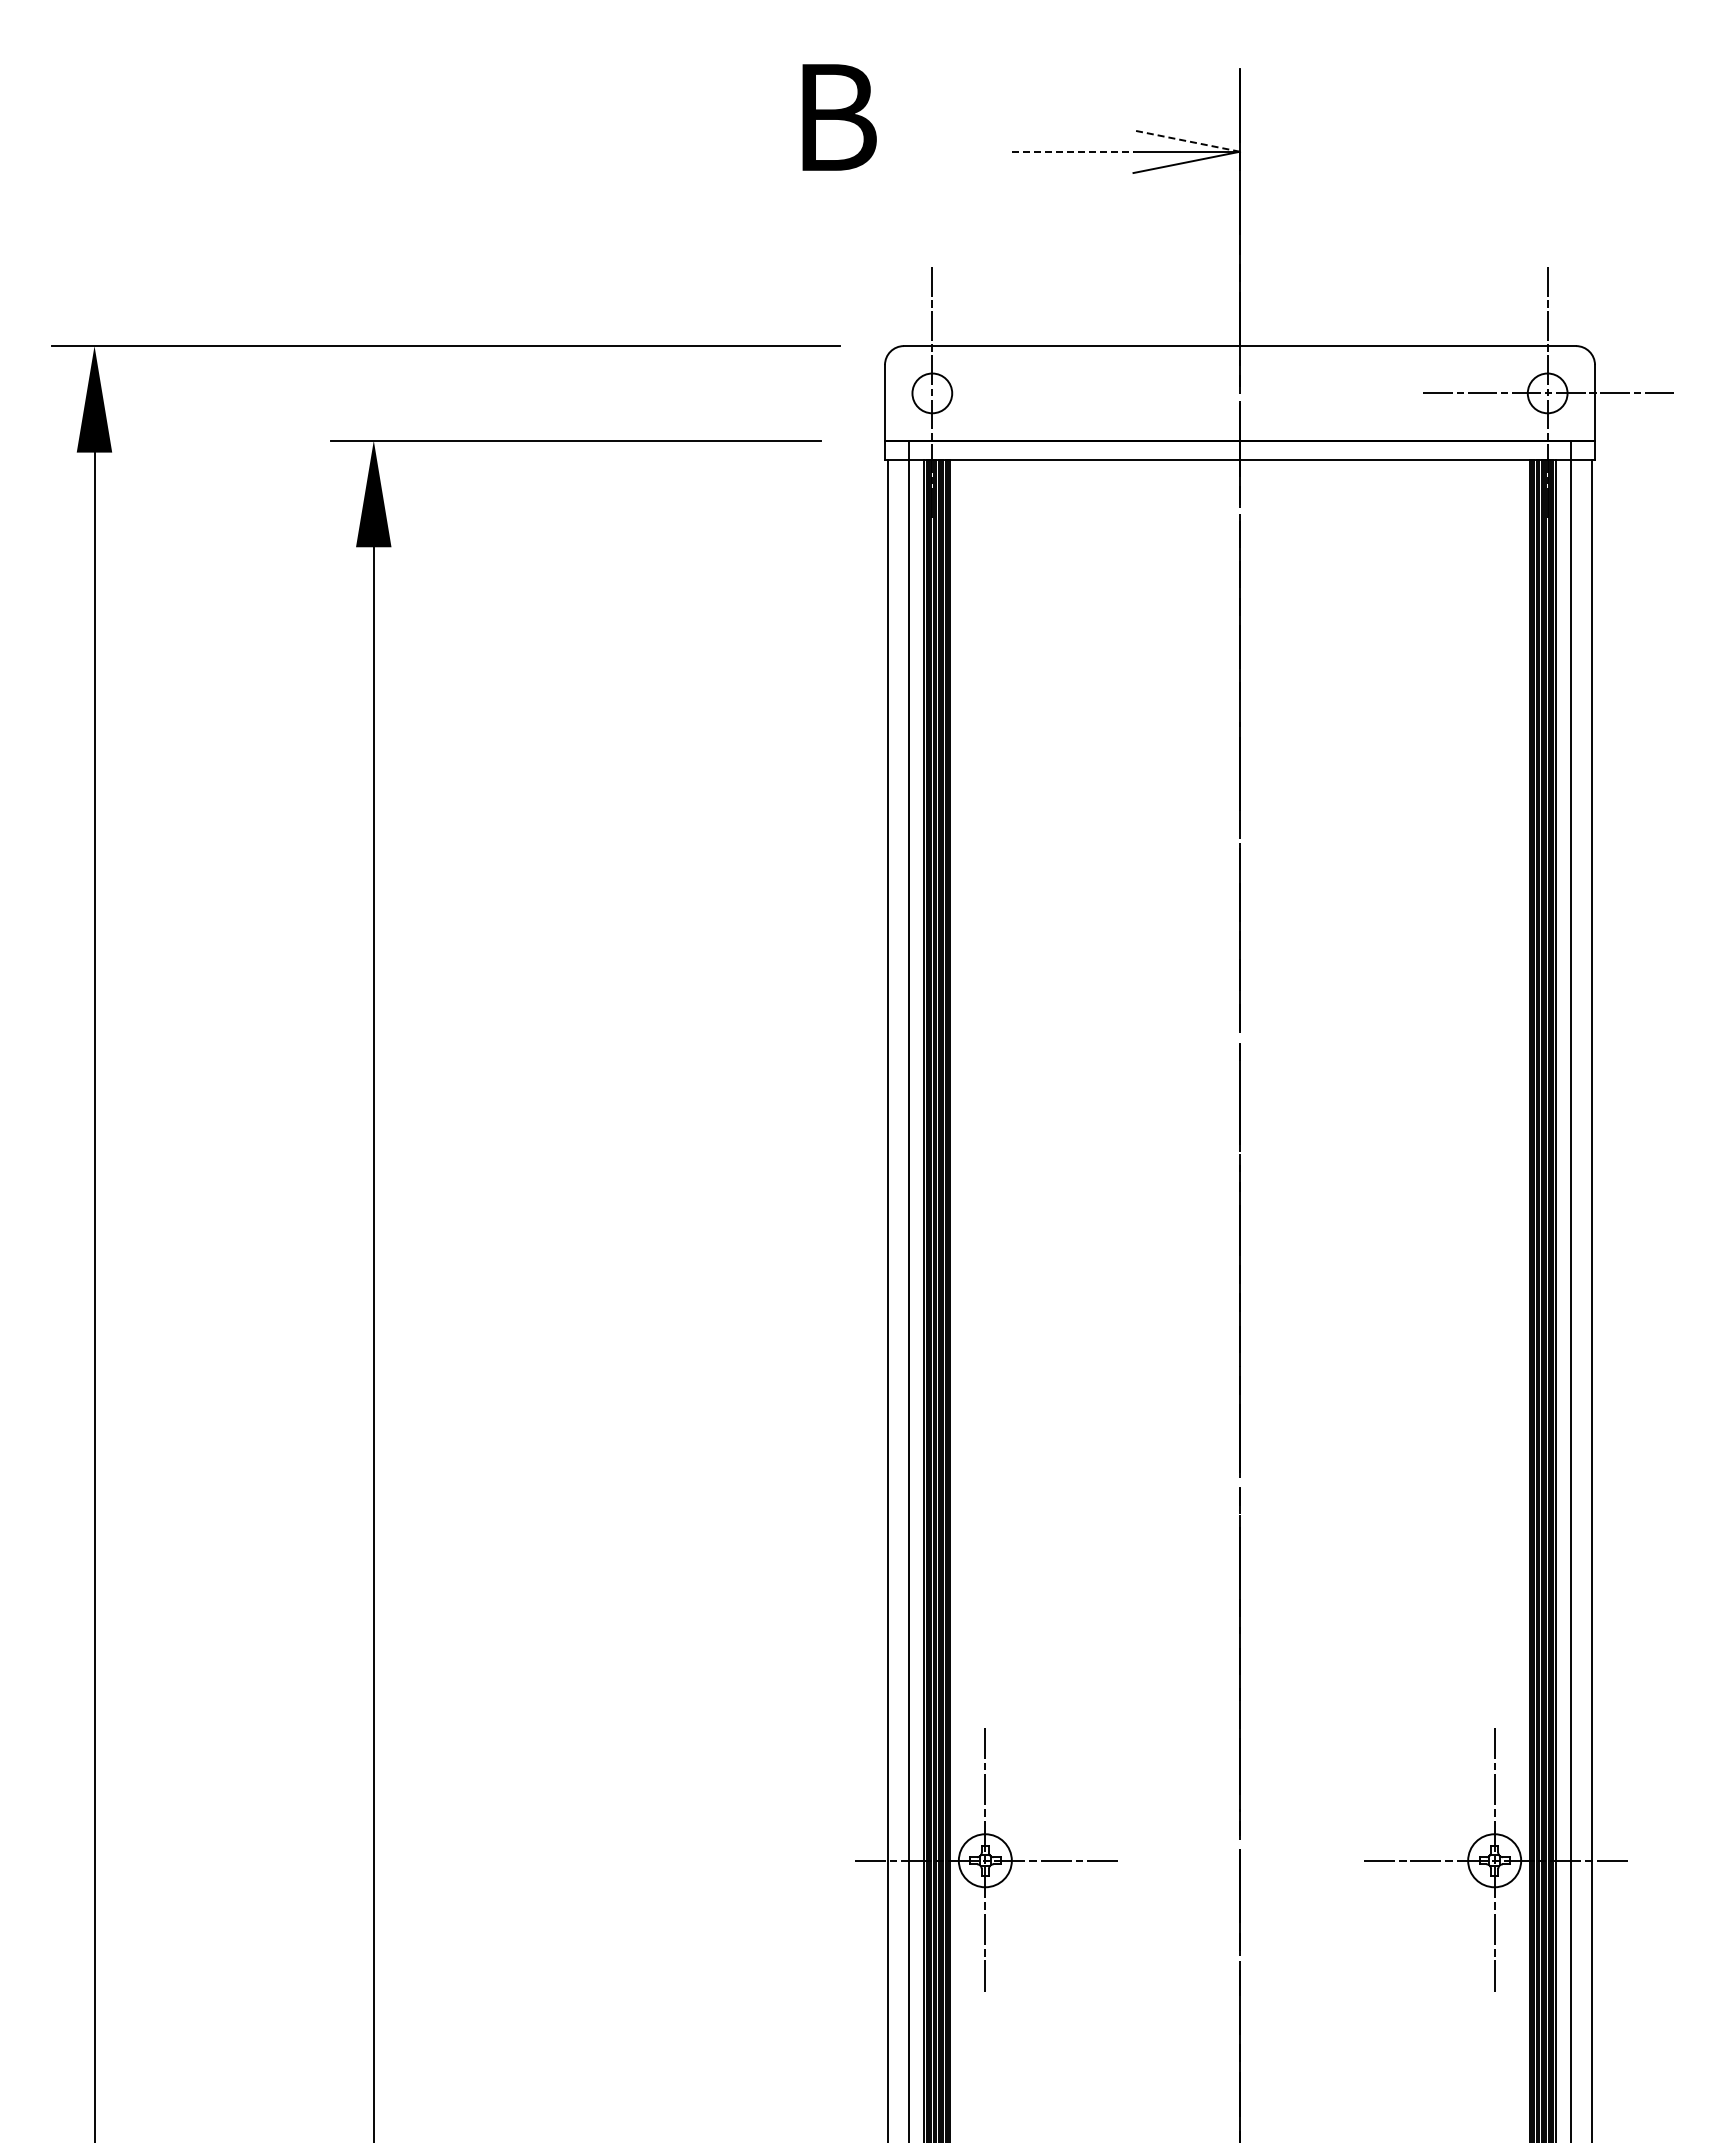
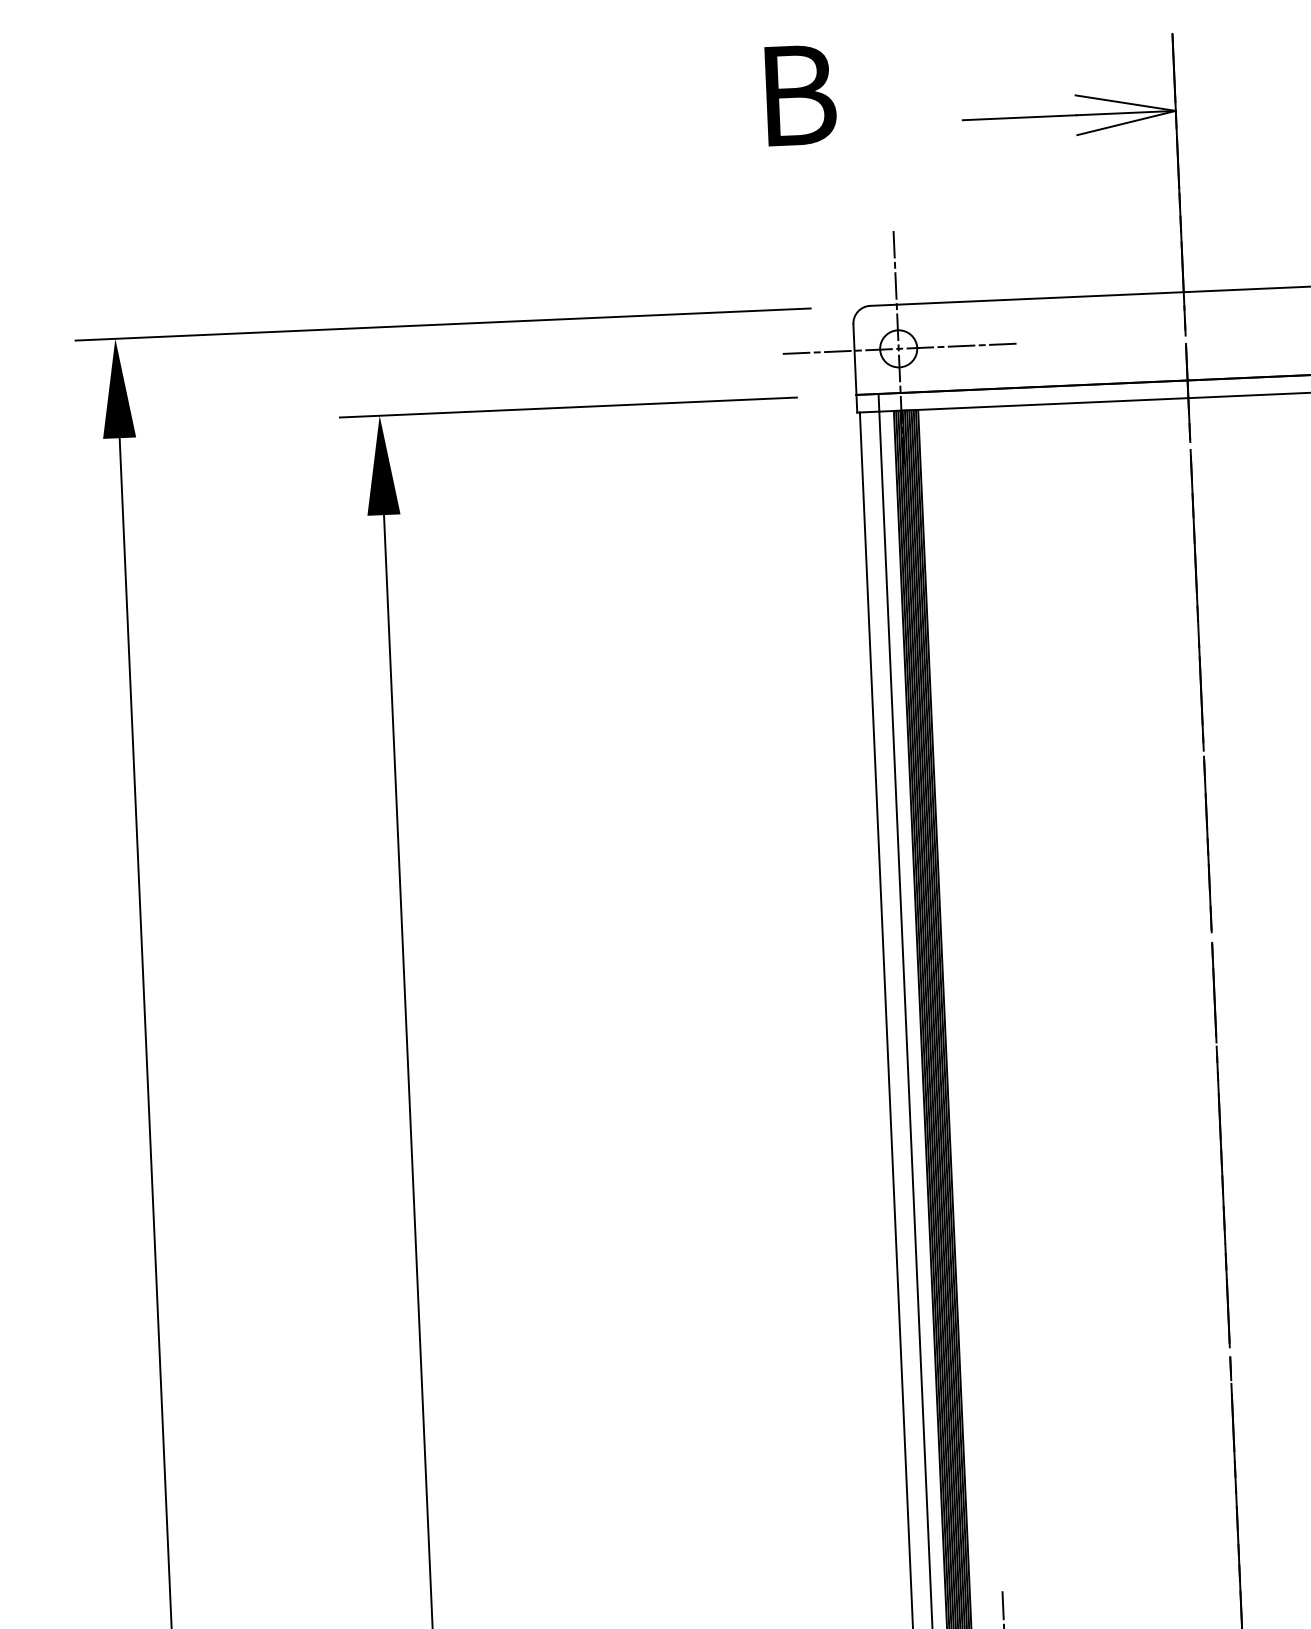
line: (1186, 140) -> (1125, 102), dashed -> solid
line: (1072, 151) -> (1019, 117), dashed -> solid
line: (931, 393) -> (897, 348), added

